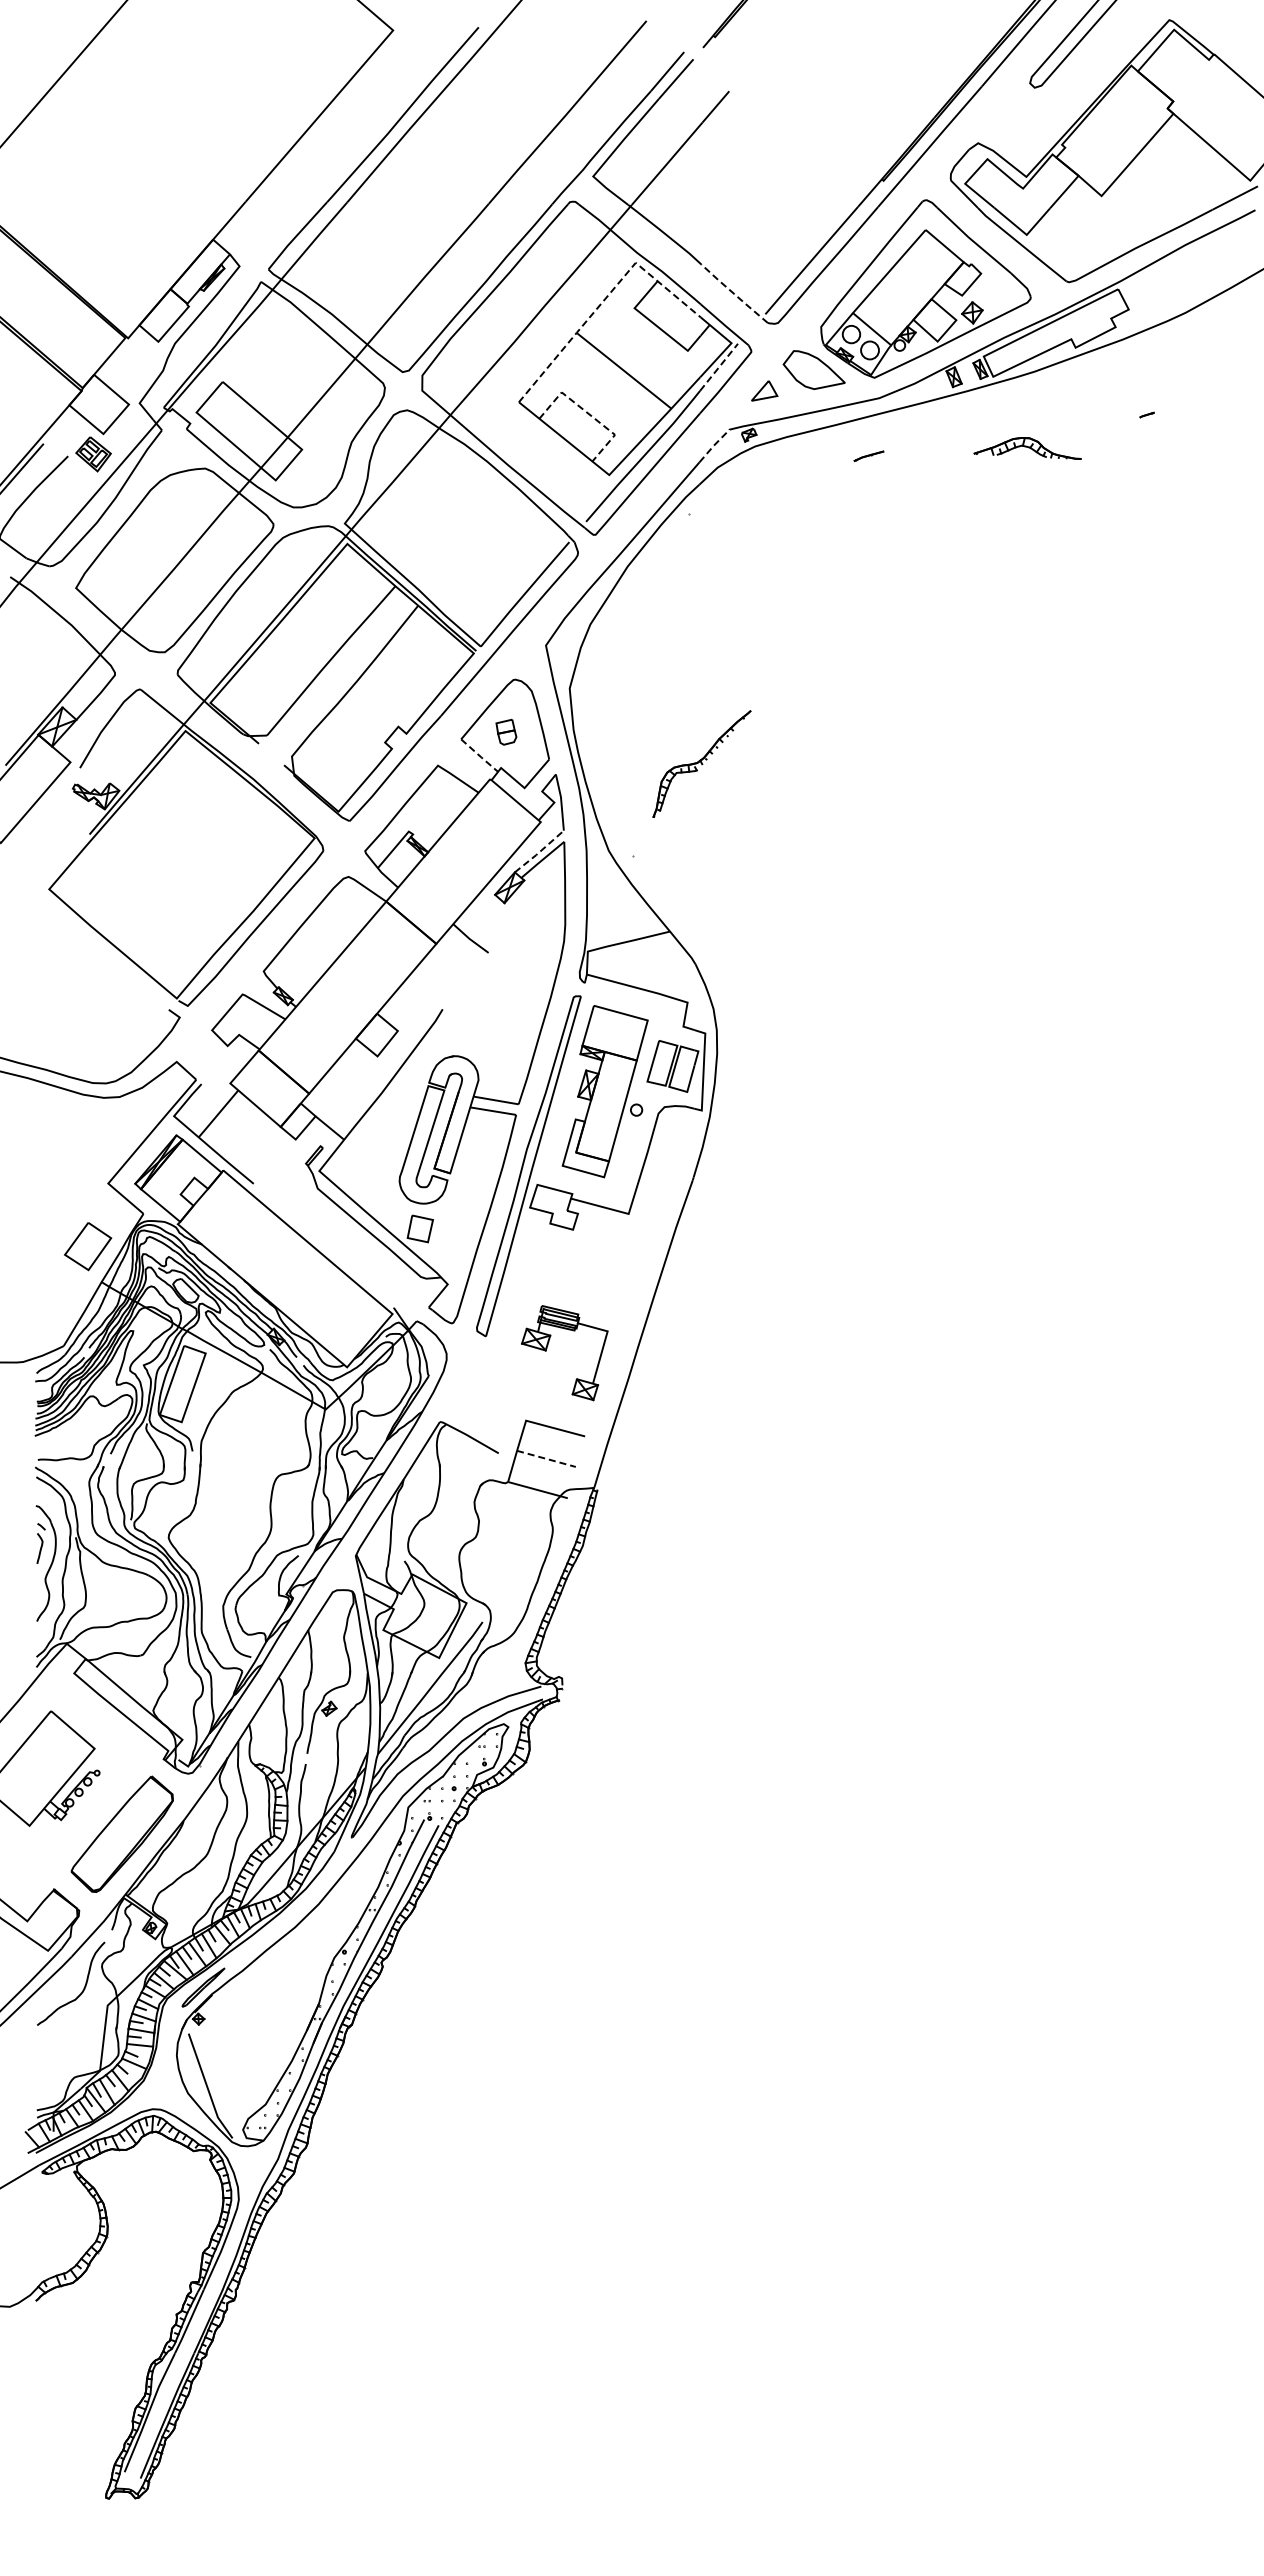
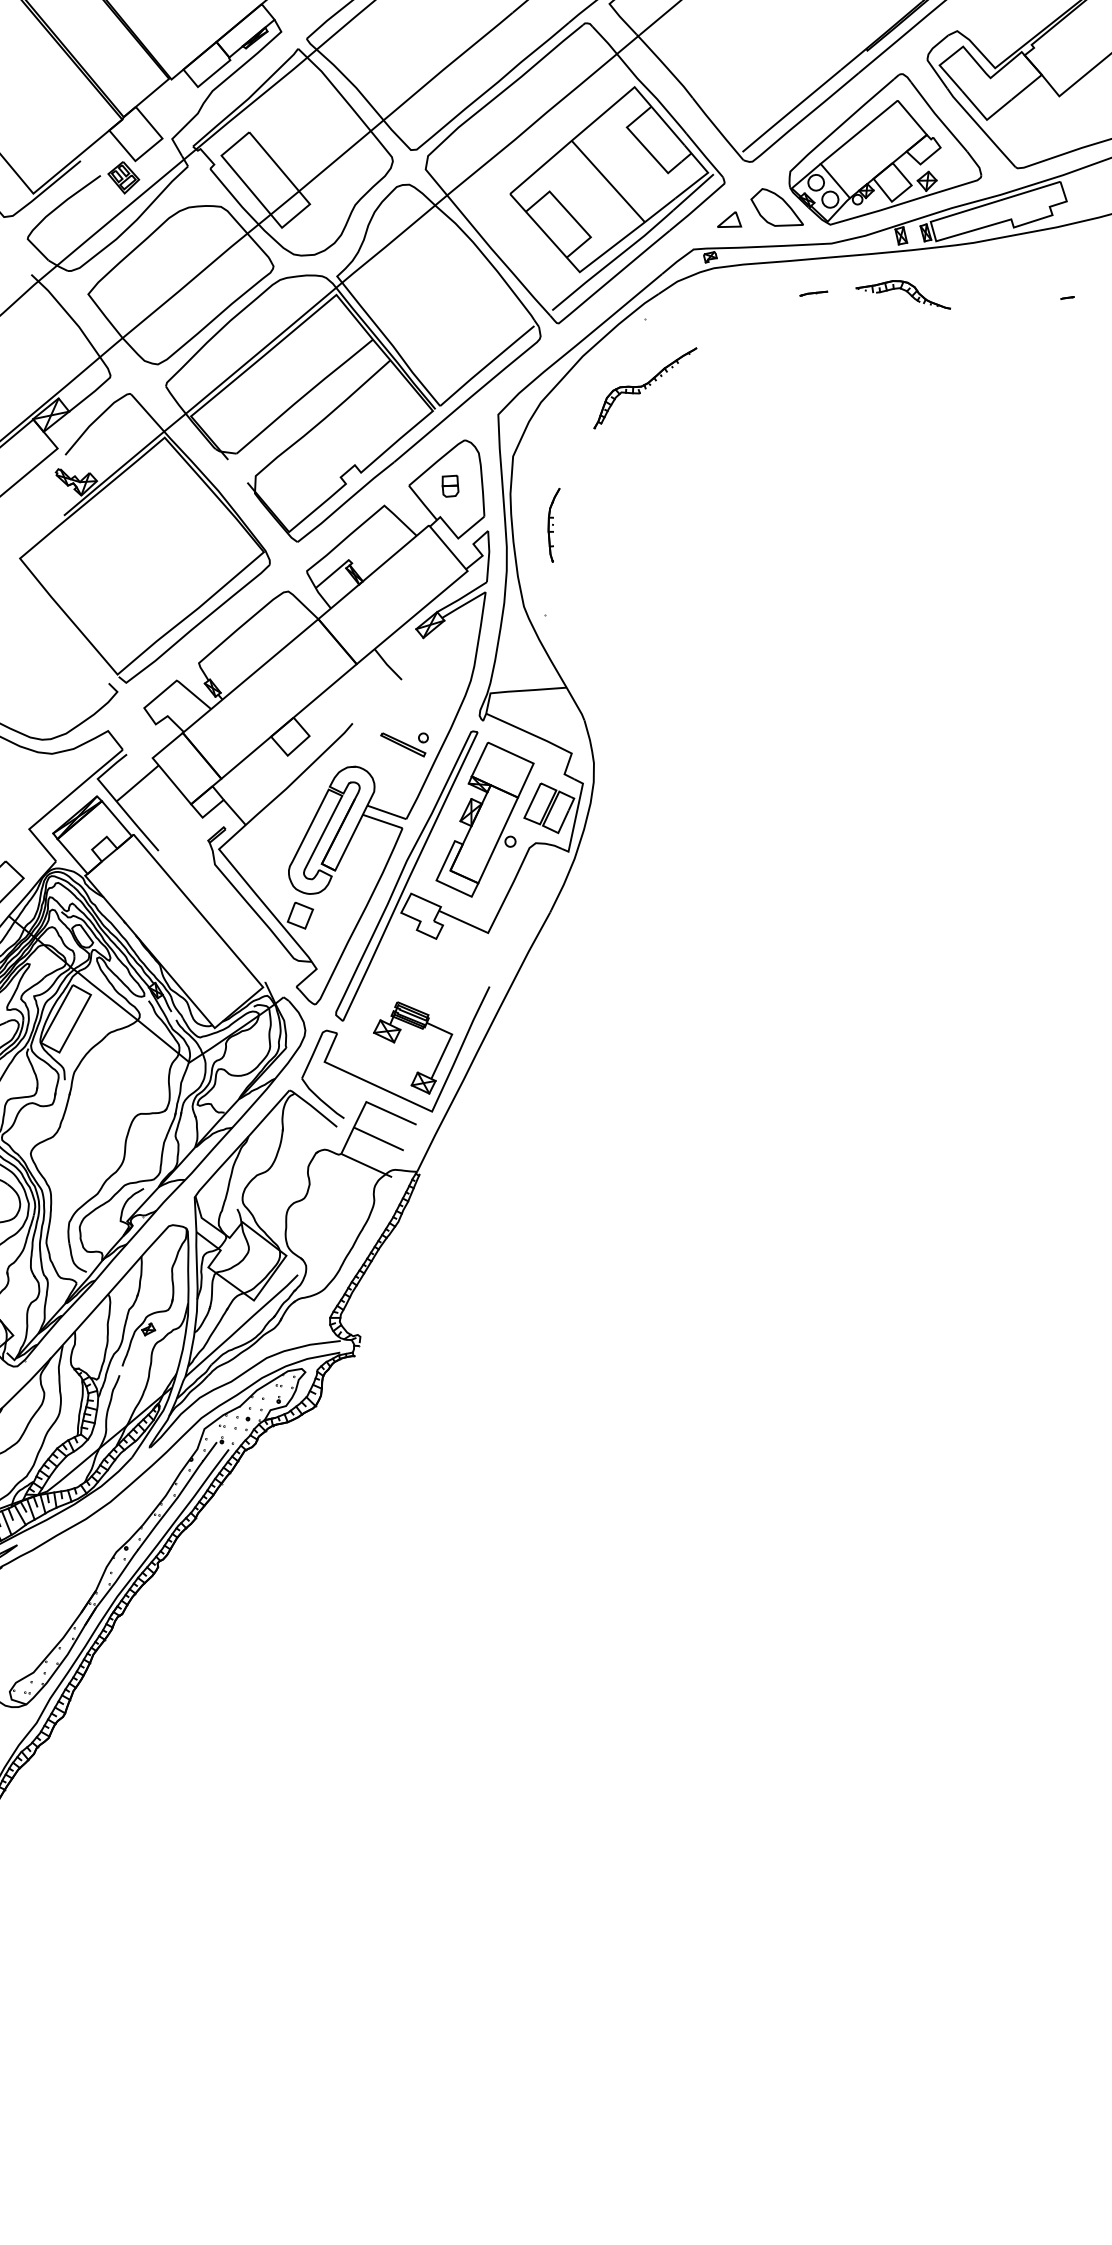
line: (733, 293) -> (717, 128), dashed -> solid
line: (604, 300) -> (601, 116), dashed -> solid
line: (719, 366) -> (693, 191), dashed -> solid
line: (588, 413) -> (570, 214), dashed -> solid
line: (713, 446) -> (676, 262), dashed -> solid
part: (1027, 448) -> (904, 291), moved
part: (625, 755) -> (552, 524), added
line: (479, 756) -> (422, 503), dashed -> solid
part: (701, 763) -> (645, 387), moved
line: (539, 852) -> (462, 598), dashed -> solid
part: (501, 1019) -> (403, 741), added
part: (532, 1399) -> (375, 1084), added
line: (546, 1459) -> (378, 1139), dashed -> solid

